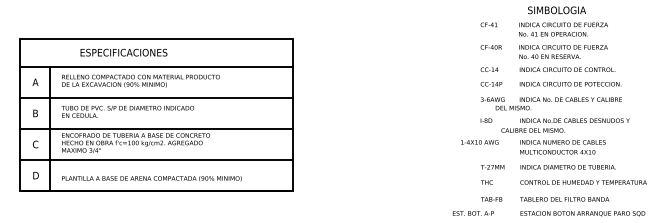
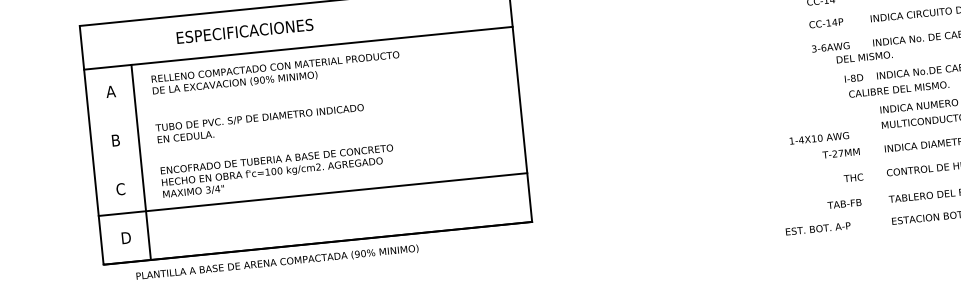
line: (156, 97) -> (303, 96), removed
text: (486, 120) -> (854, 77), moved
line: (156, 128) -> (307, 145), removed
text: (479, 142) -> (818, 138), moved
text: (151, 178) -> (276, 262), moved
text: (486, 182) -> (852, 177), moved

